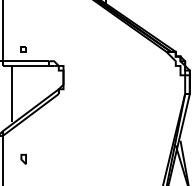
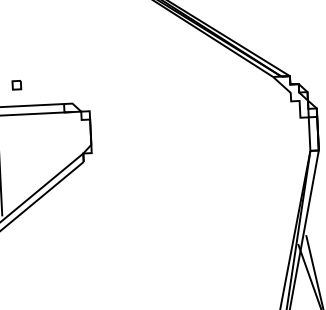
part: (23, 158) -> (26, 280), removed

